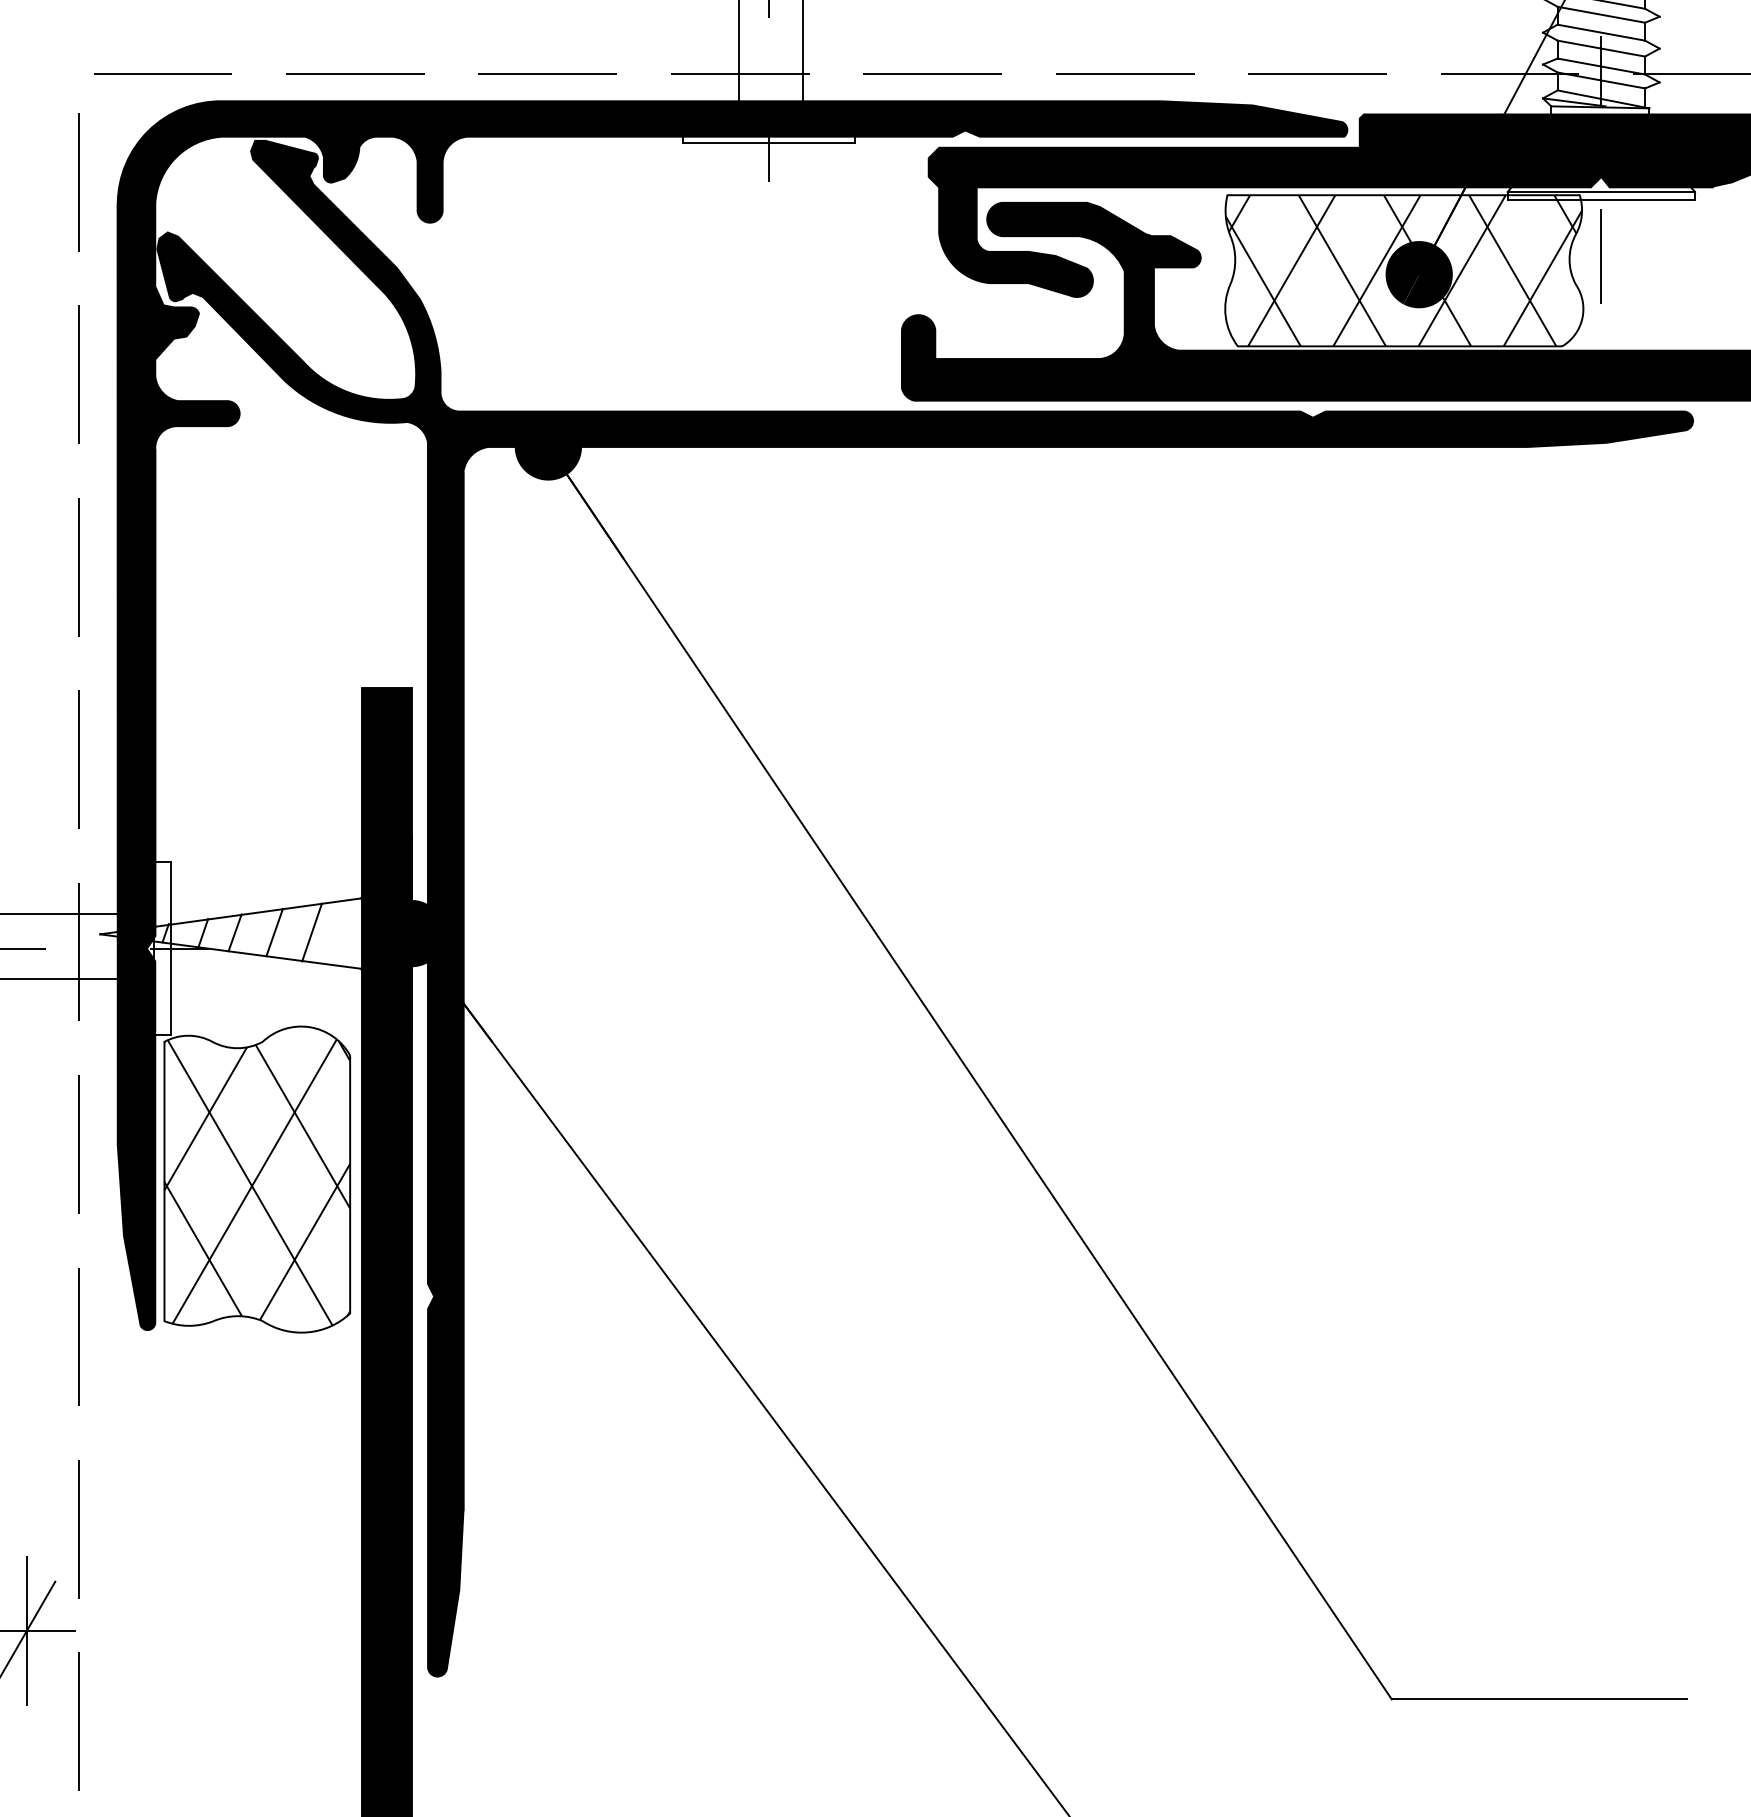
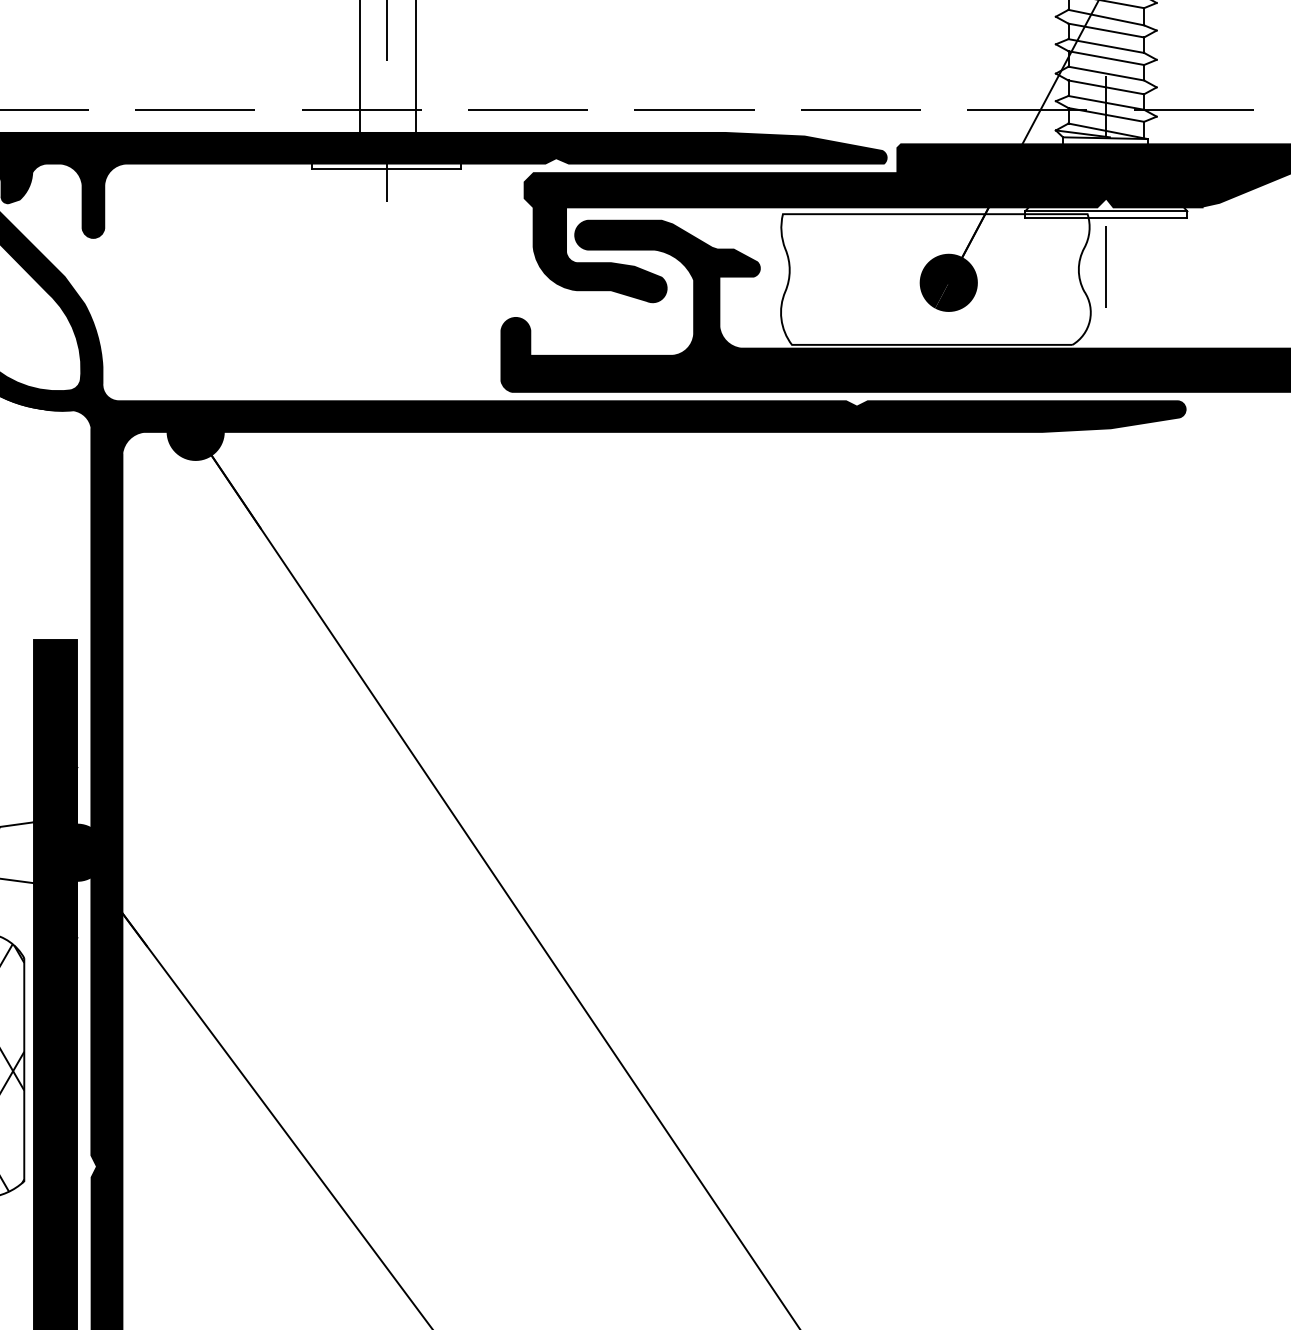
hatch: (1403, 270) -> (935, 279), removed

